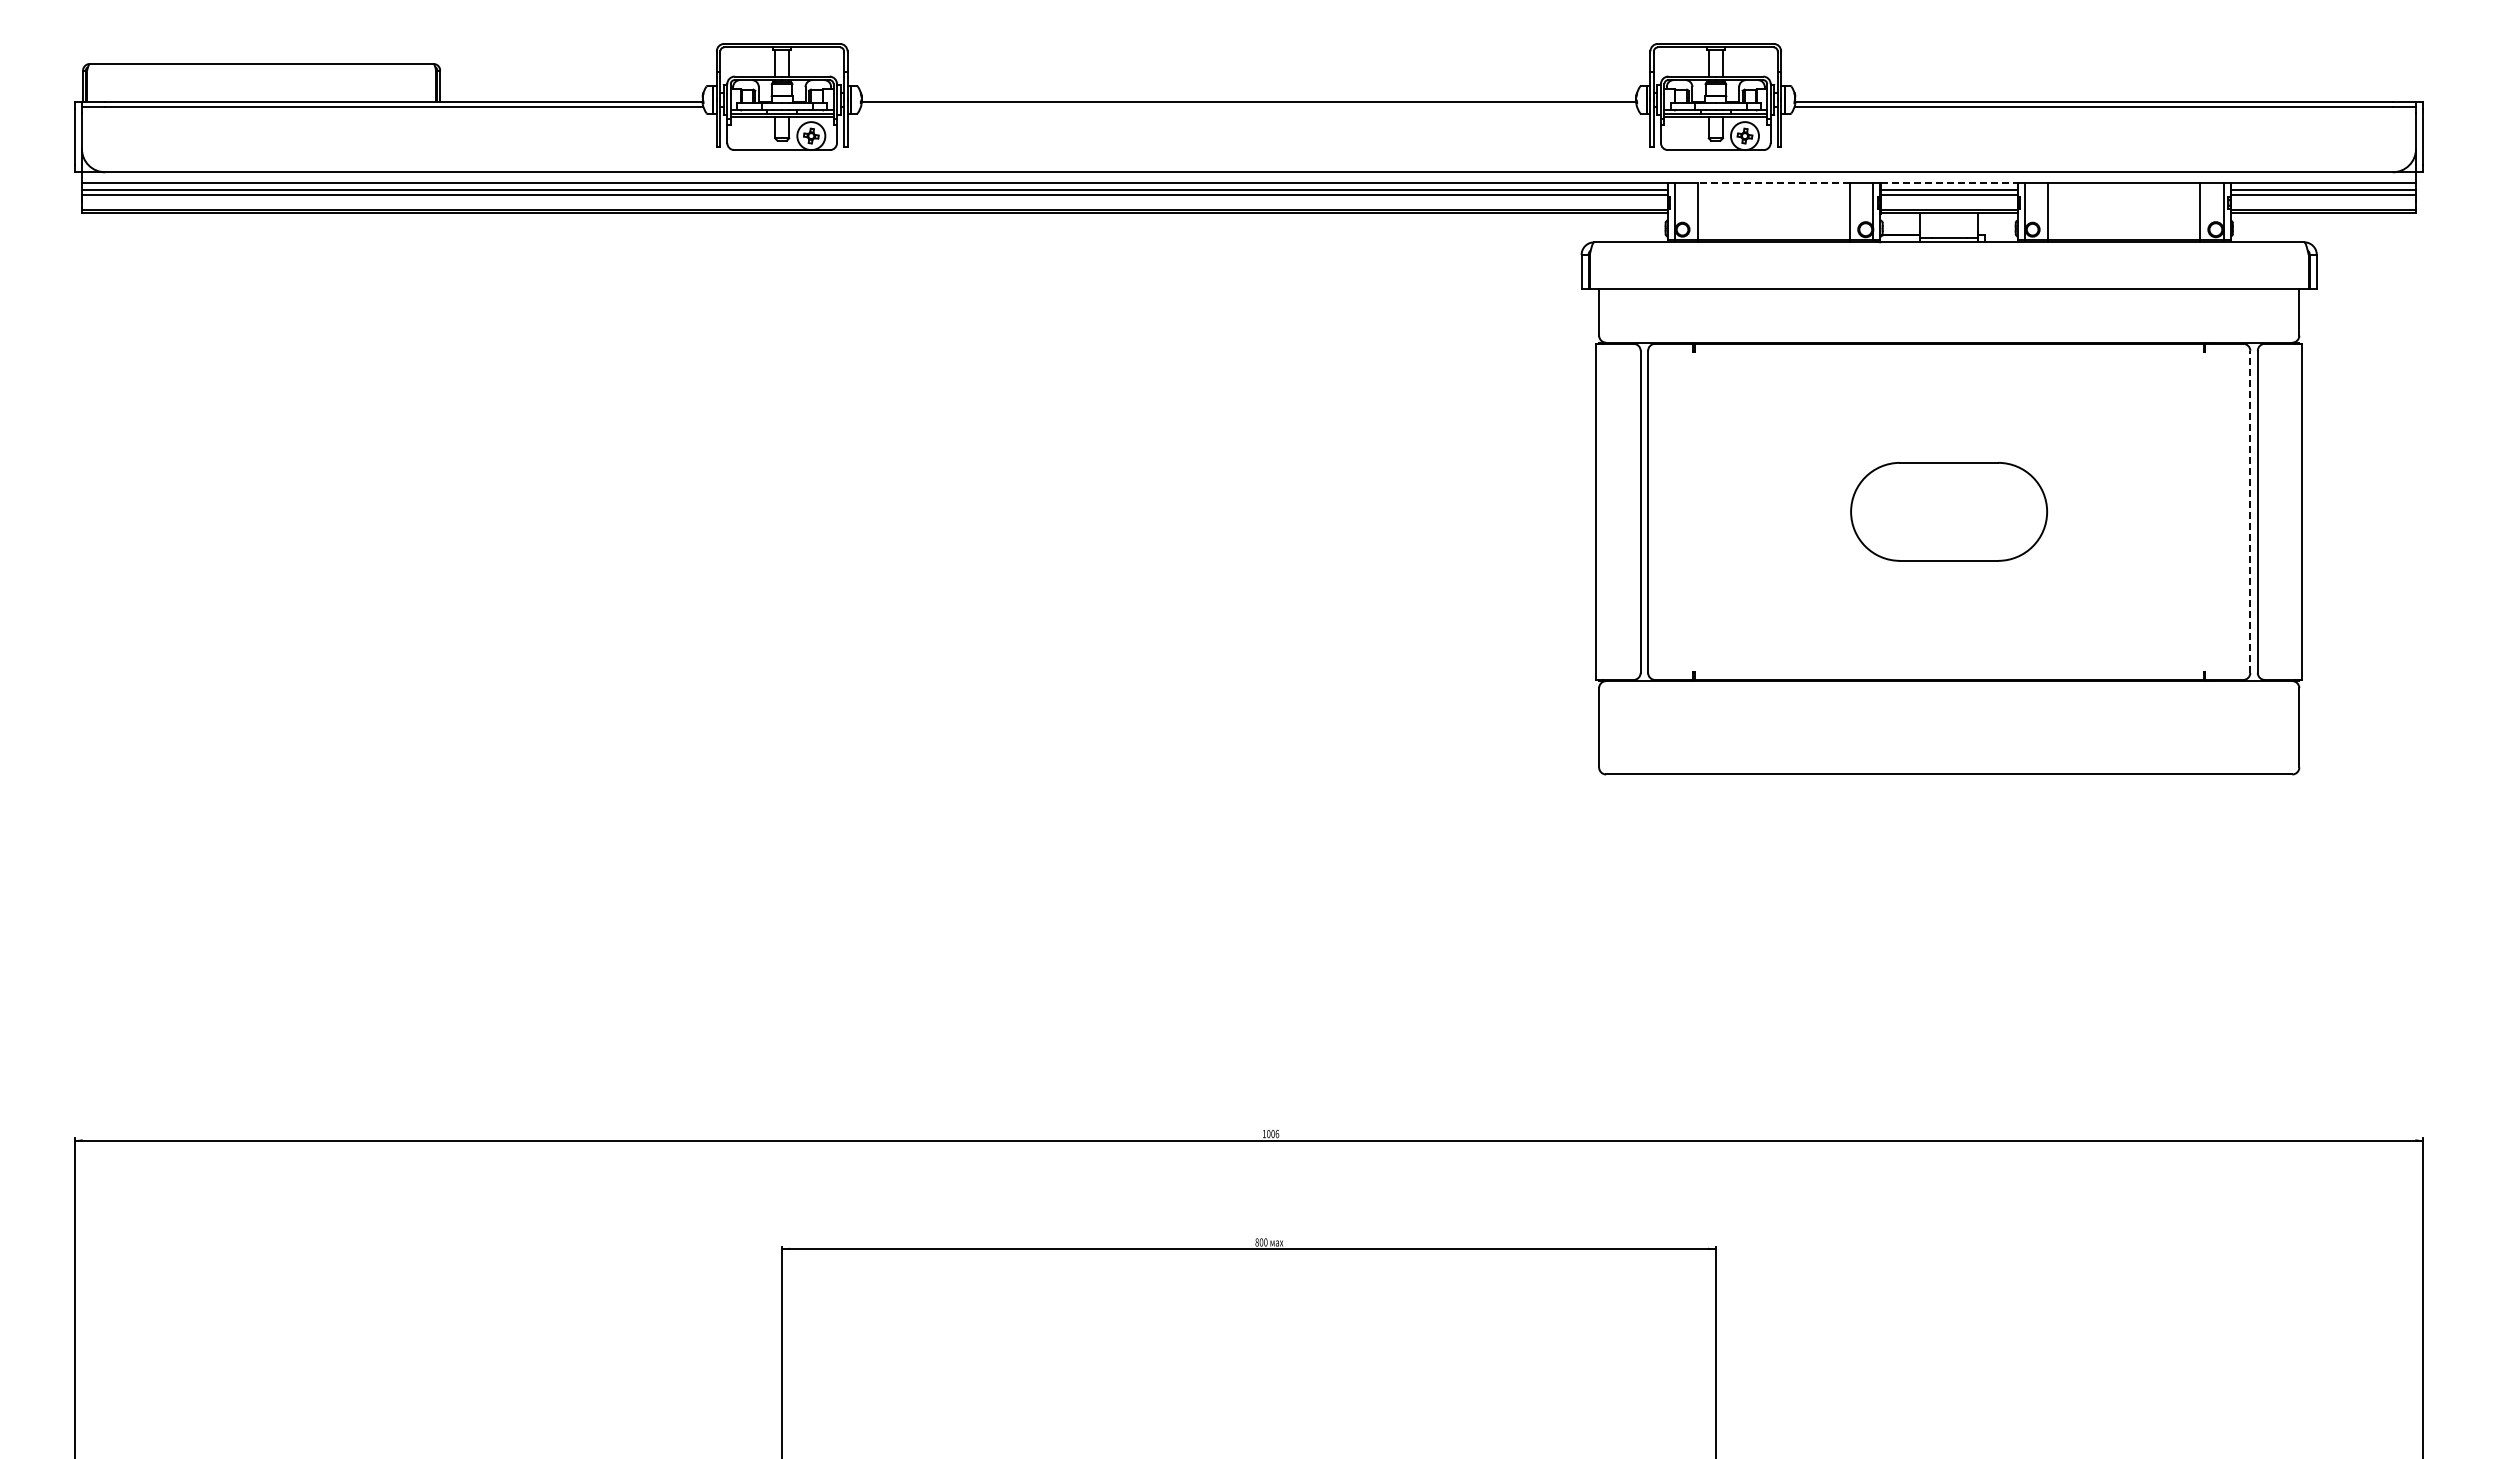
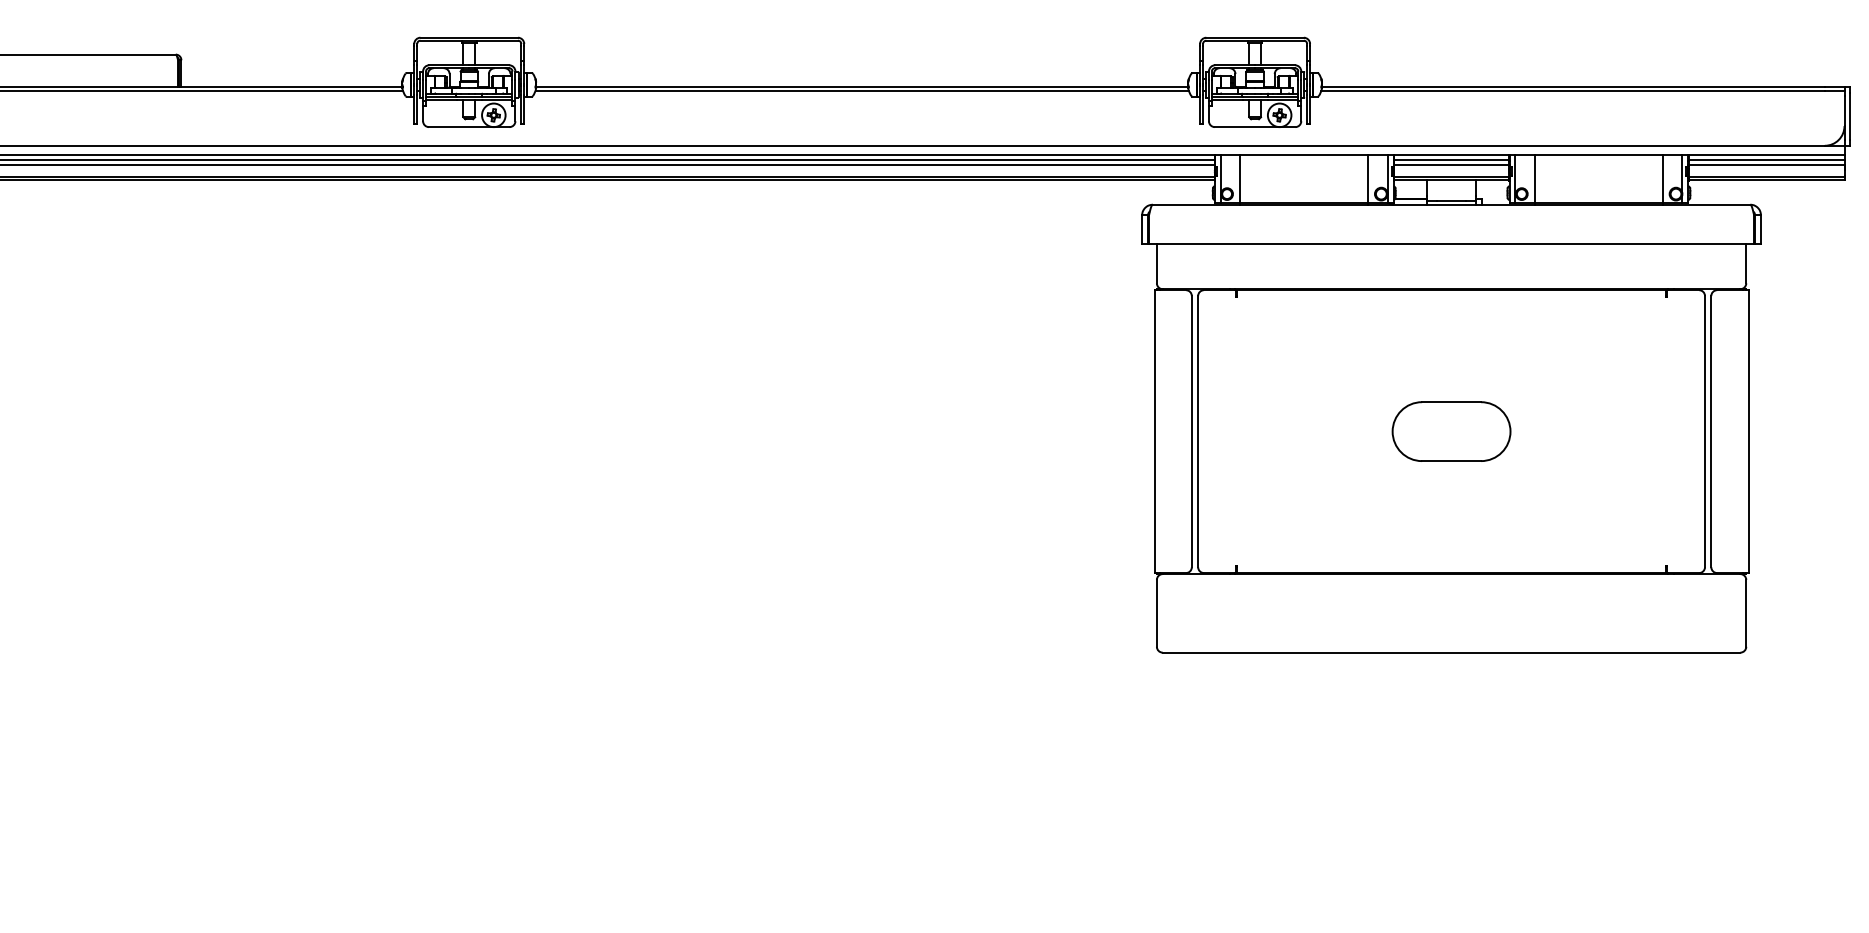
line: (1248, 106) -> (861, 90), added
line: (1774, 183) -> (1304, 155), dashed -> solid
line: (1949, 183) -> (1451, 155), dashed -> solid
part: (1949, 511) -> (1451, 431), size x0.71
line: (2250, 511) -> (1705, 431), dashed -> solid

